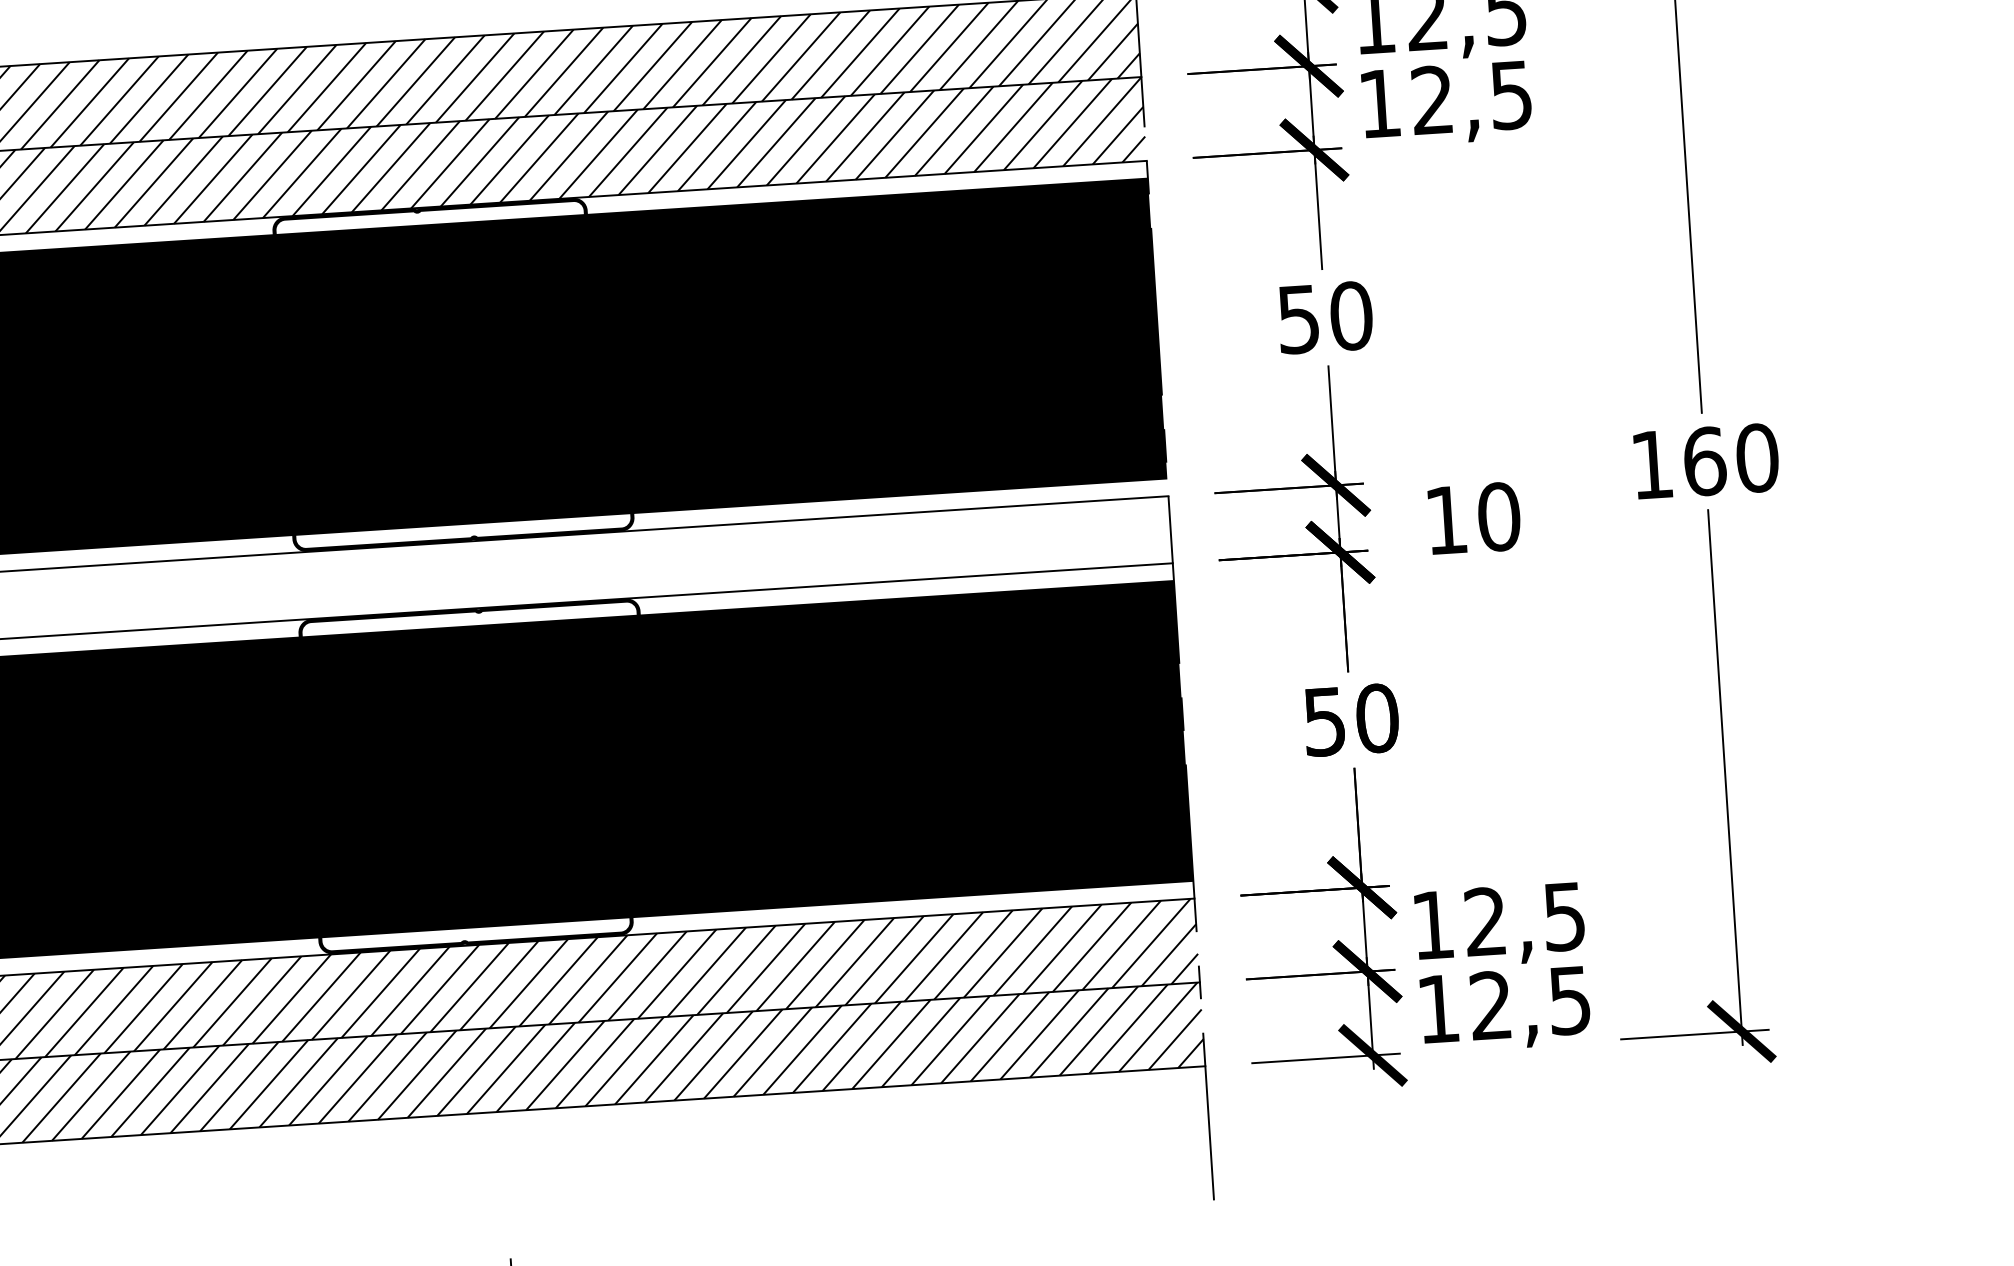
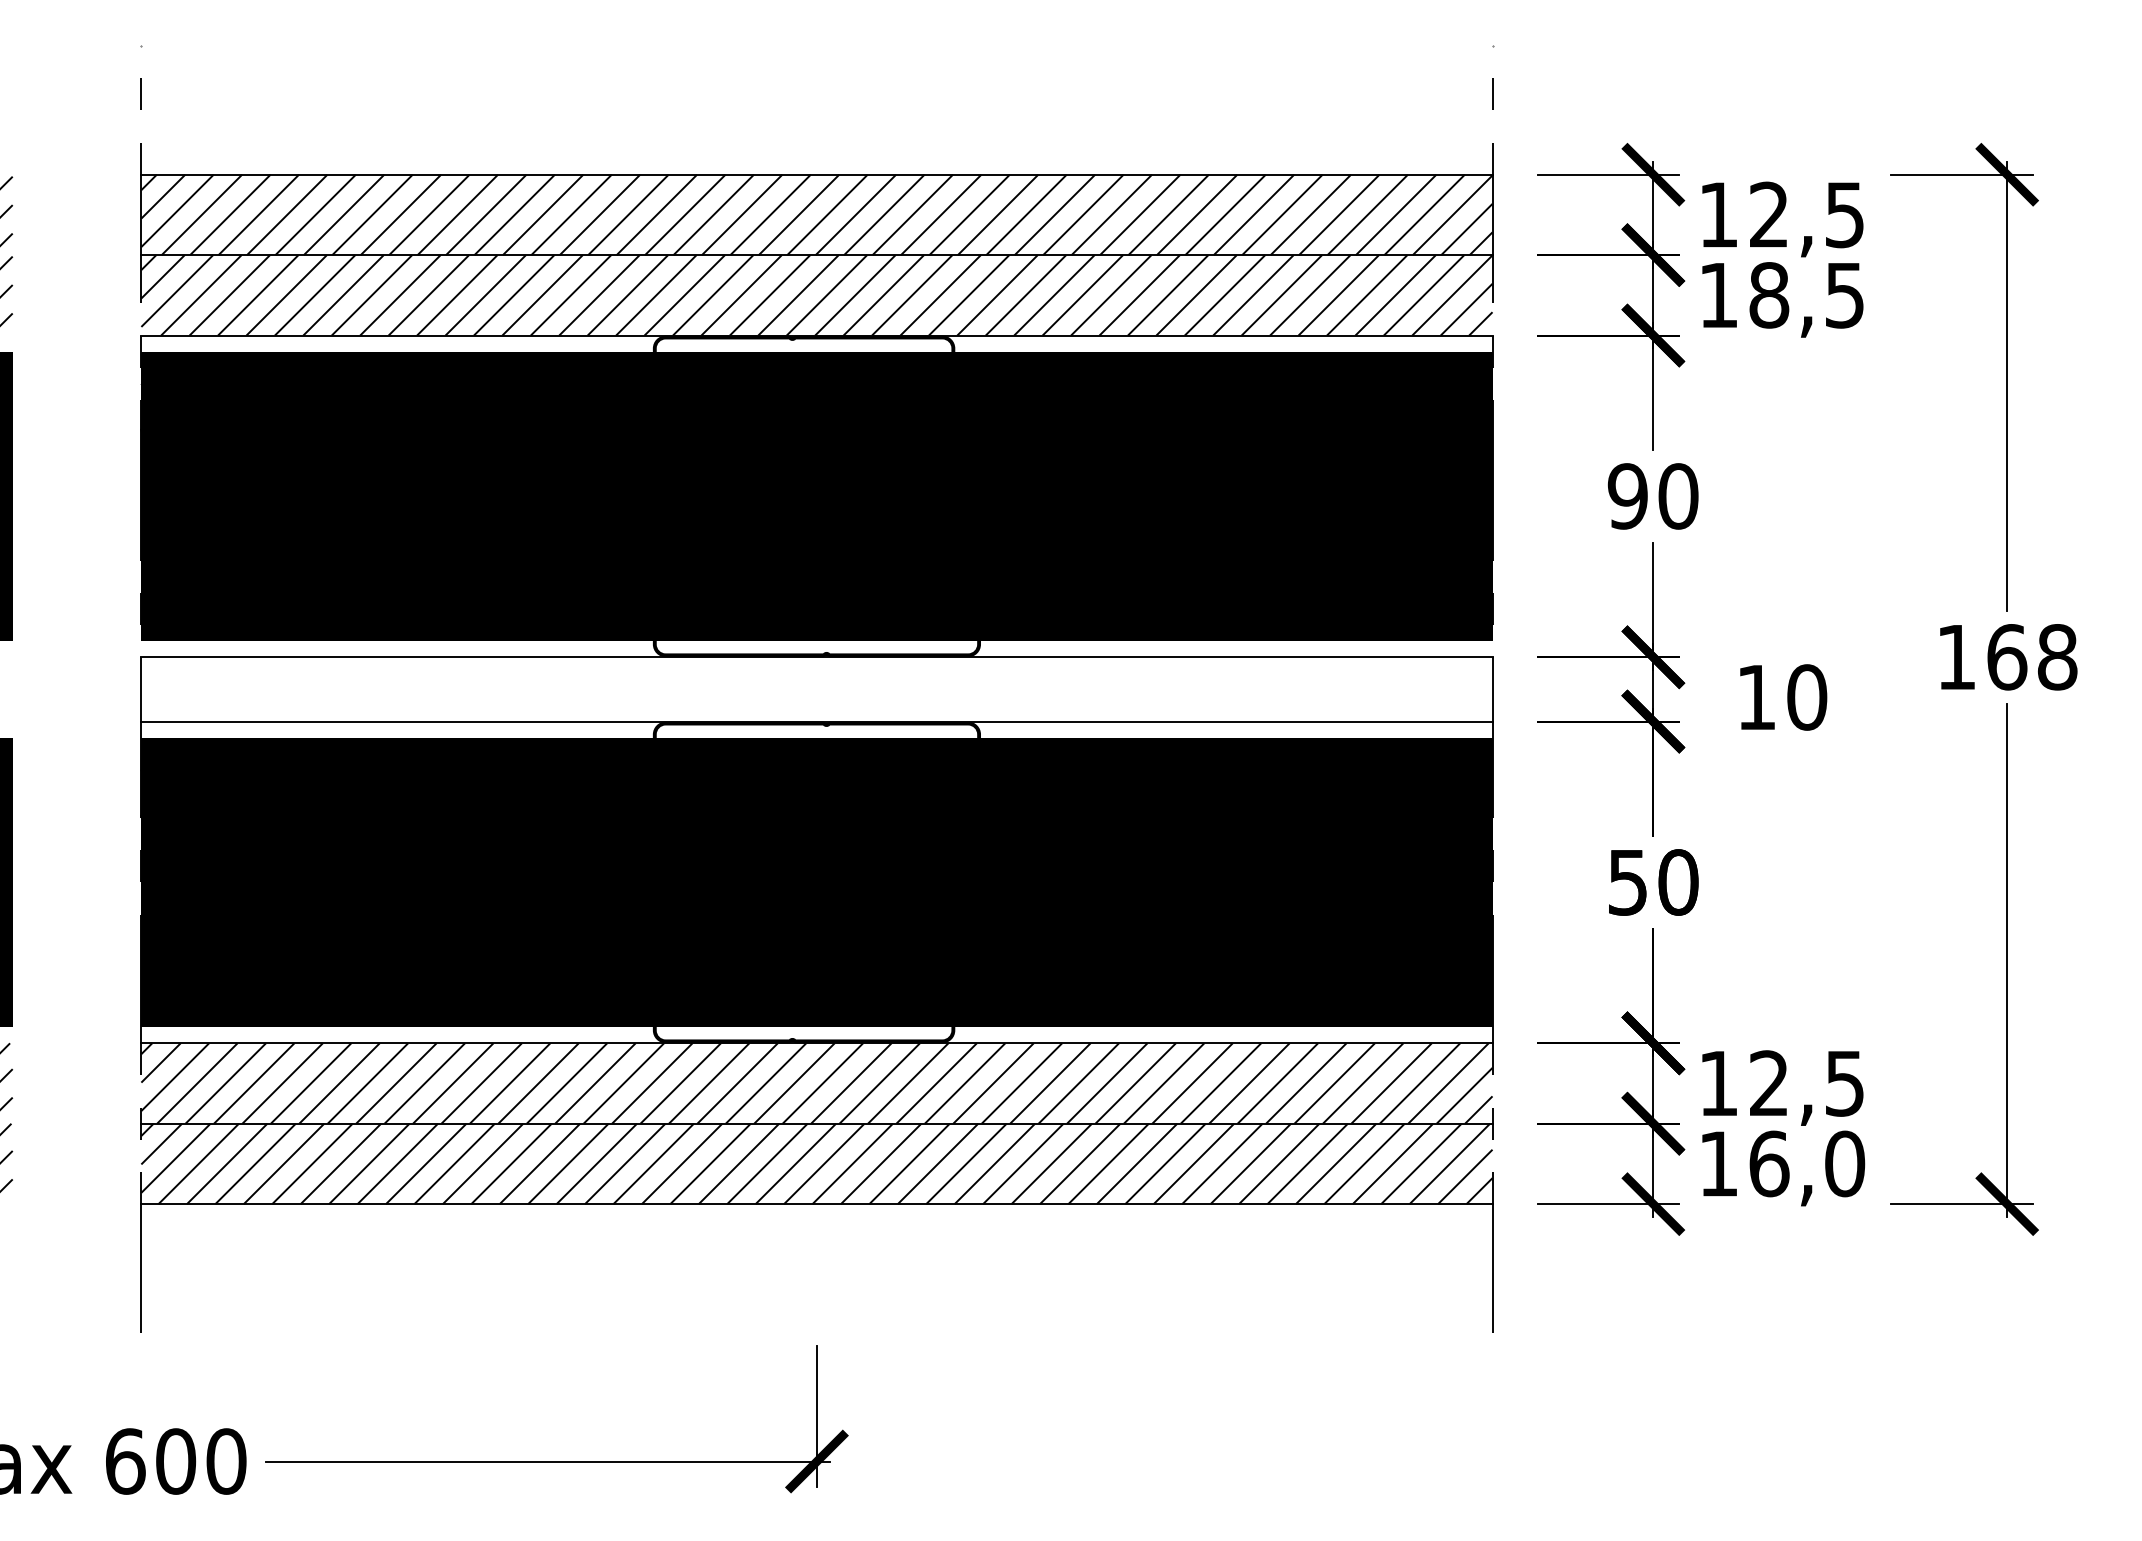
text: (1432, 100) -> (1769, 295), 12,5 -> 18,5
text: (1298, 319) -> (1627, 496), 50 -> 90
text: (1757, 458) -> (2057, 657), 160 -> 168
text: (1530, 1002) -> (1807, 1163), 12,5 -> 16,0

